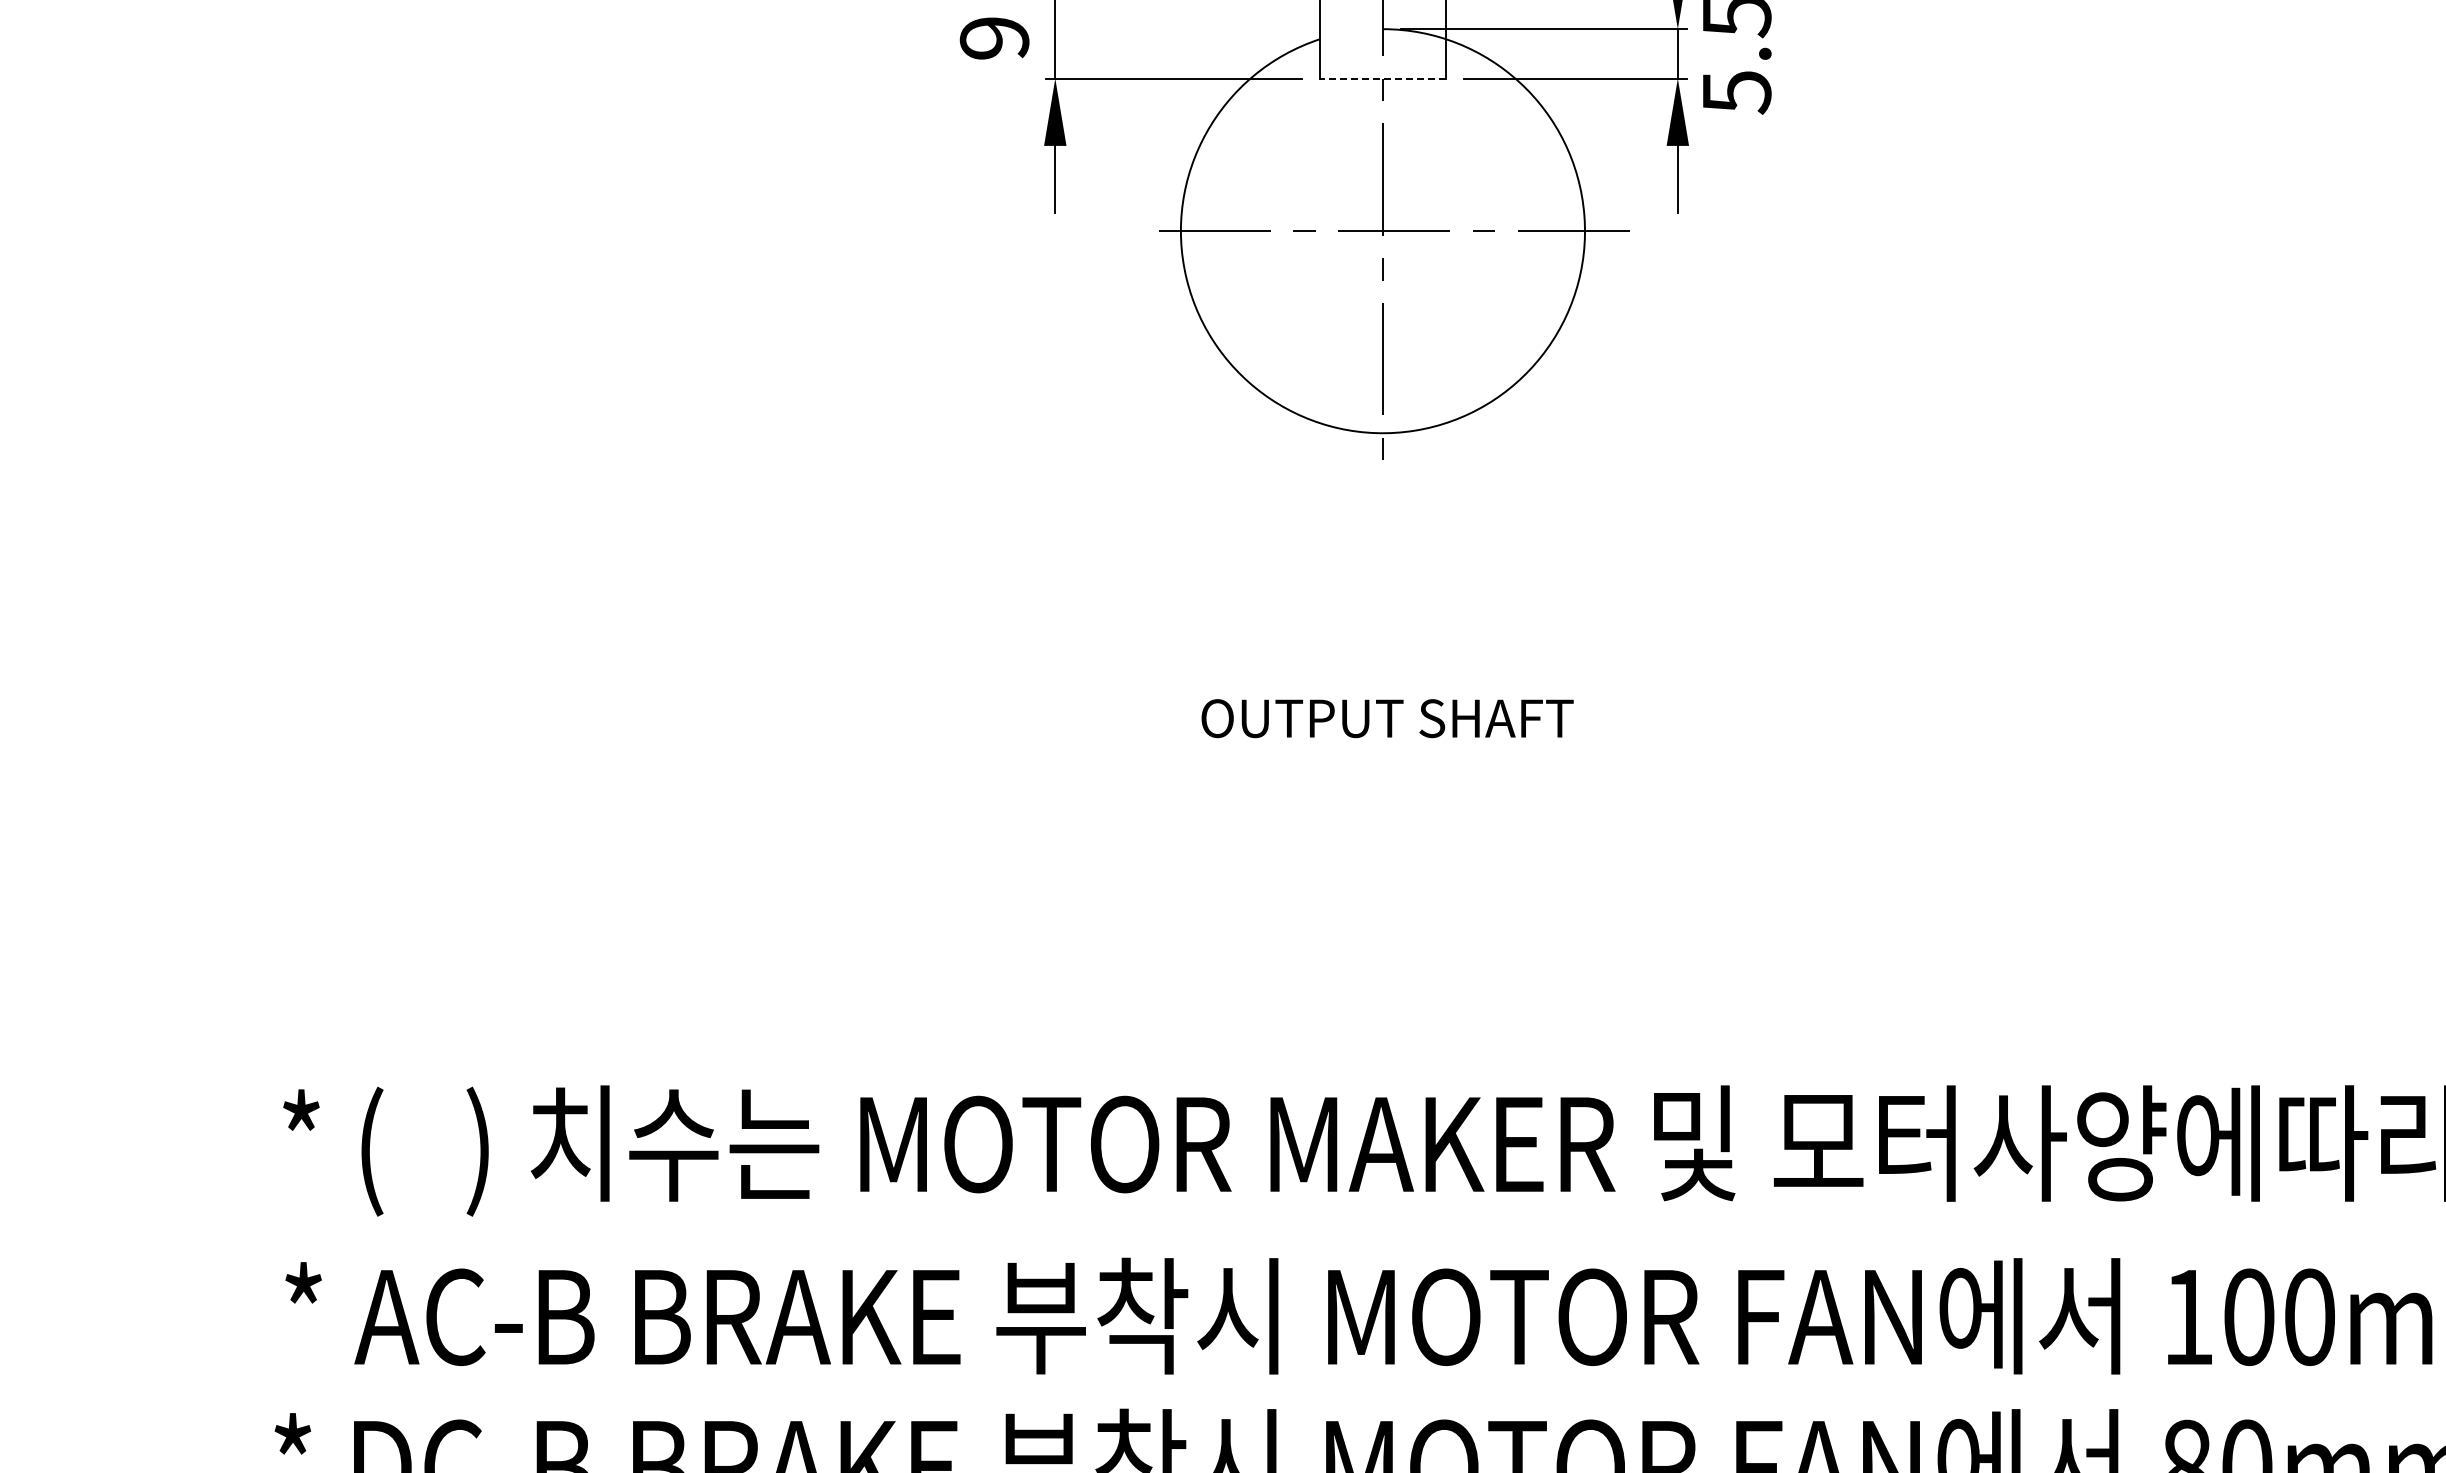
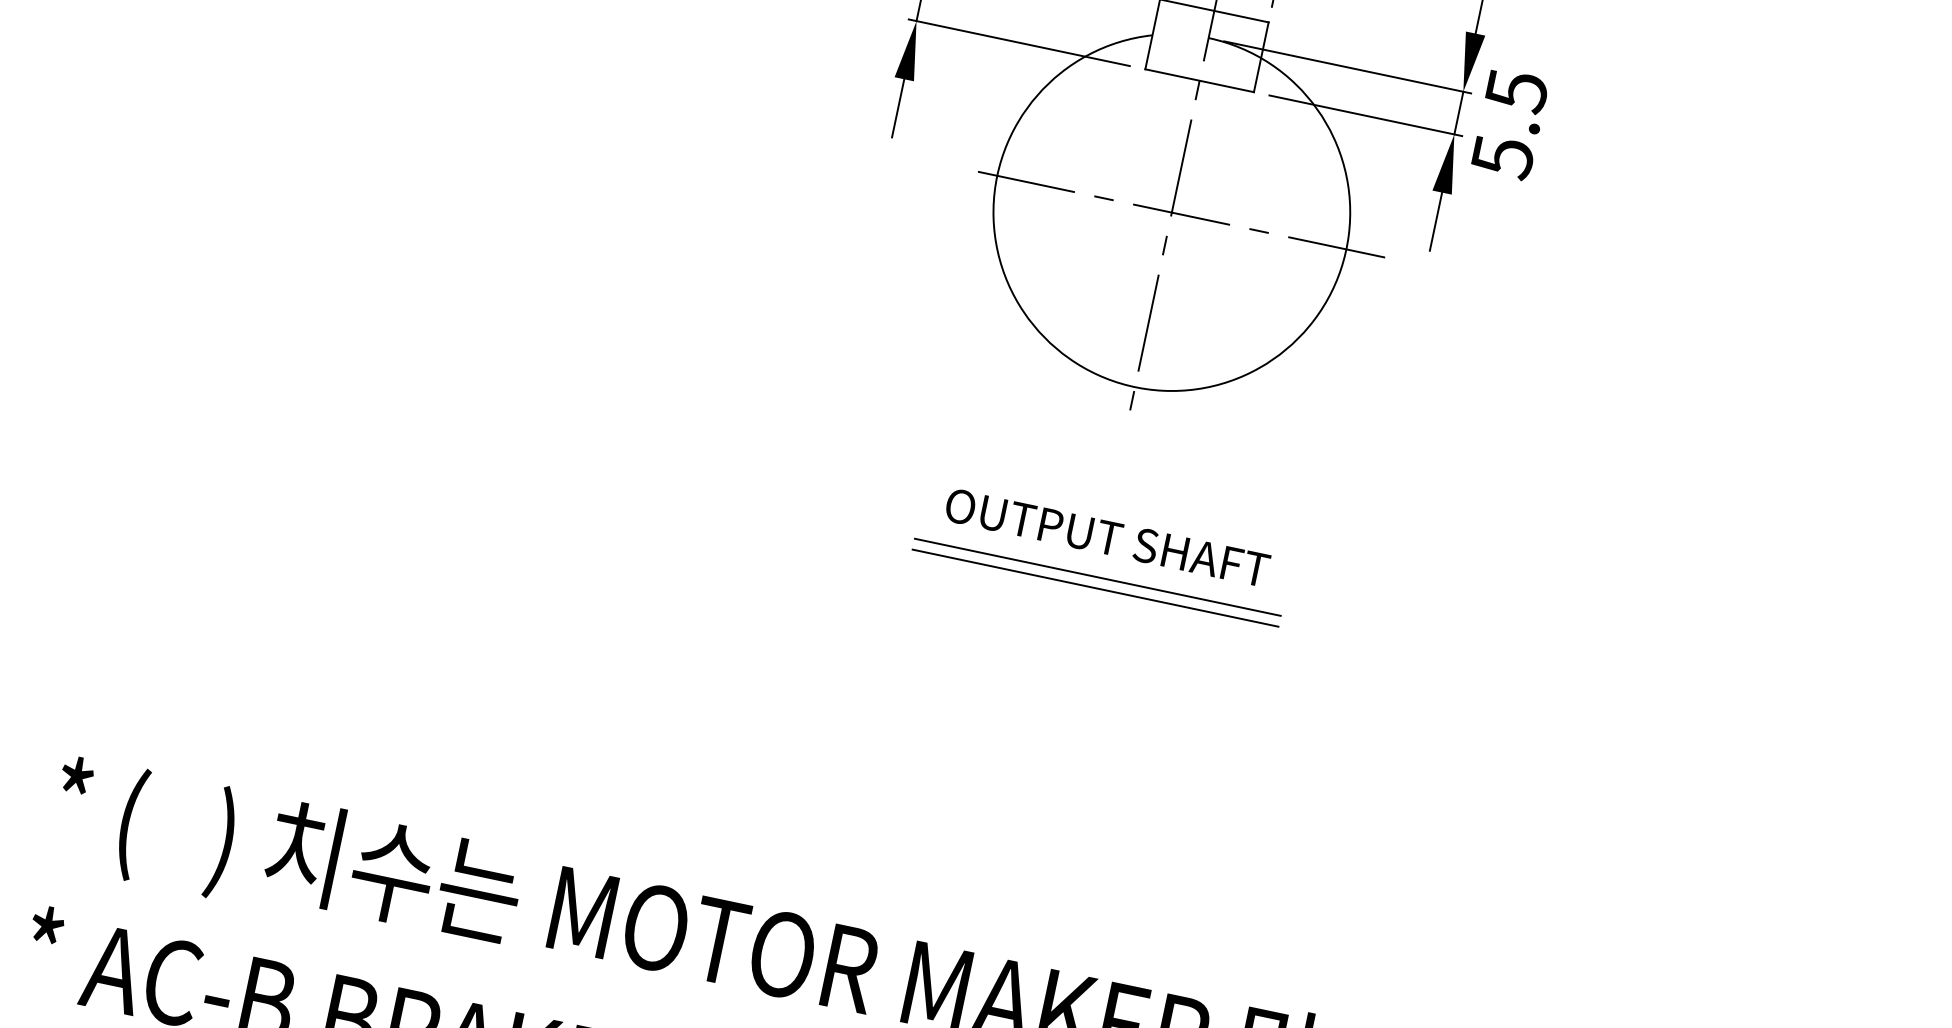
line: (1382, 78) -> (1199, 80), dashed -> solid
line: (1385, 652) -> (1097, 577), added
line: (1385, 665) -> (1094, 588), added
text: (1387, 718) -> (1107, 537), moved

